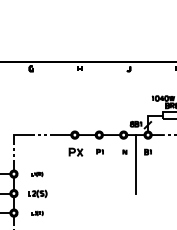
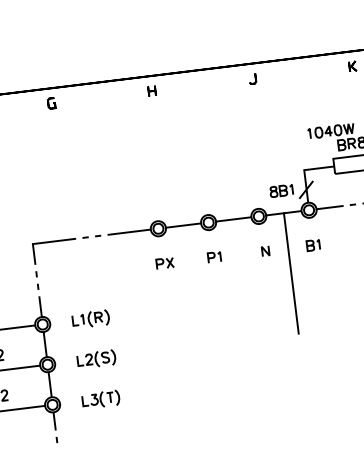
part: (75, 151) -> (163, 262), size x0.62
part: (37, 174) -> (91, 319), size x1.67
part: (37, 213) -> (101, 399), size x1.67

